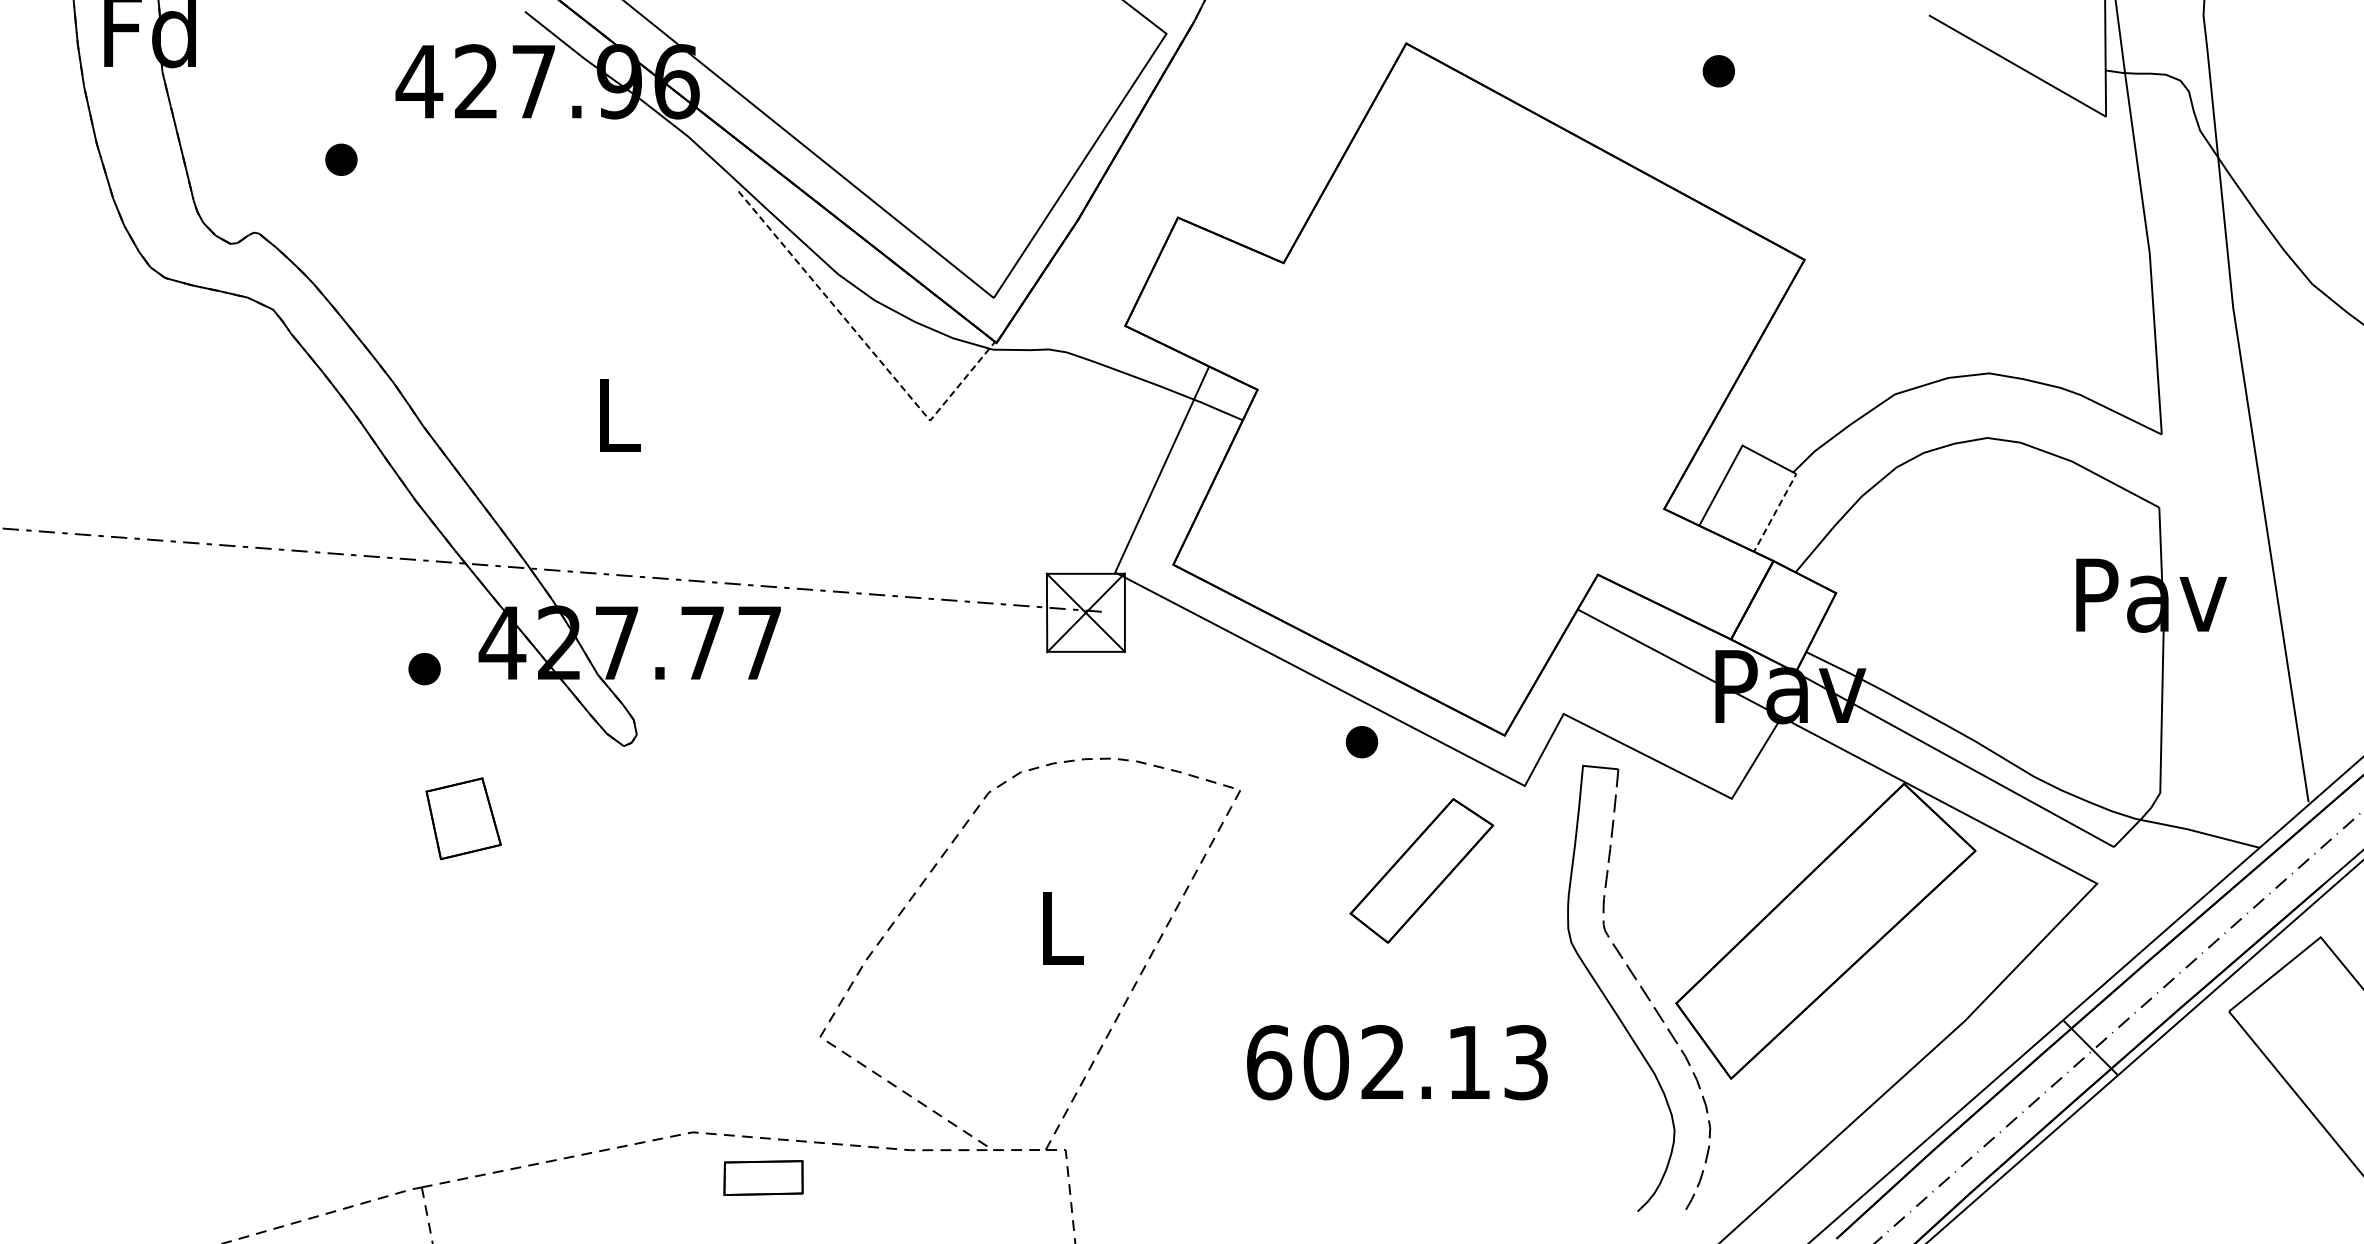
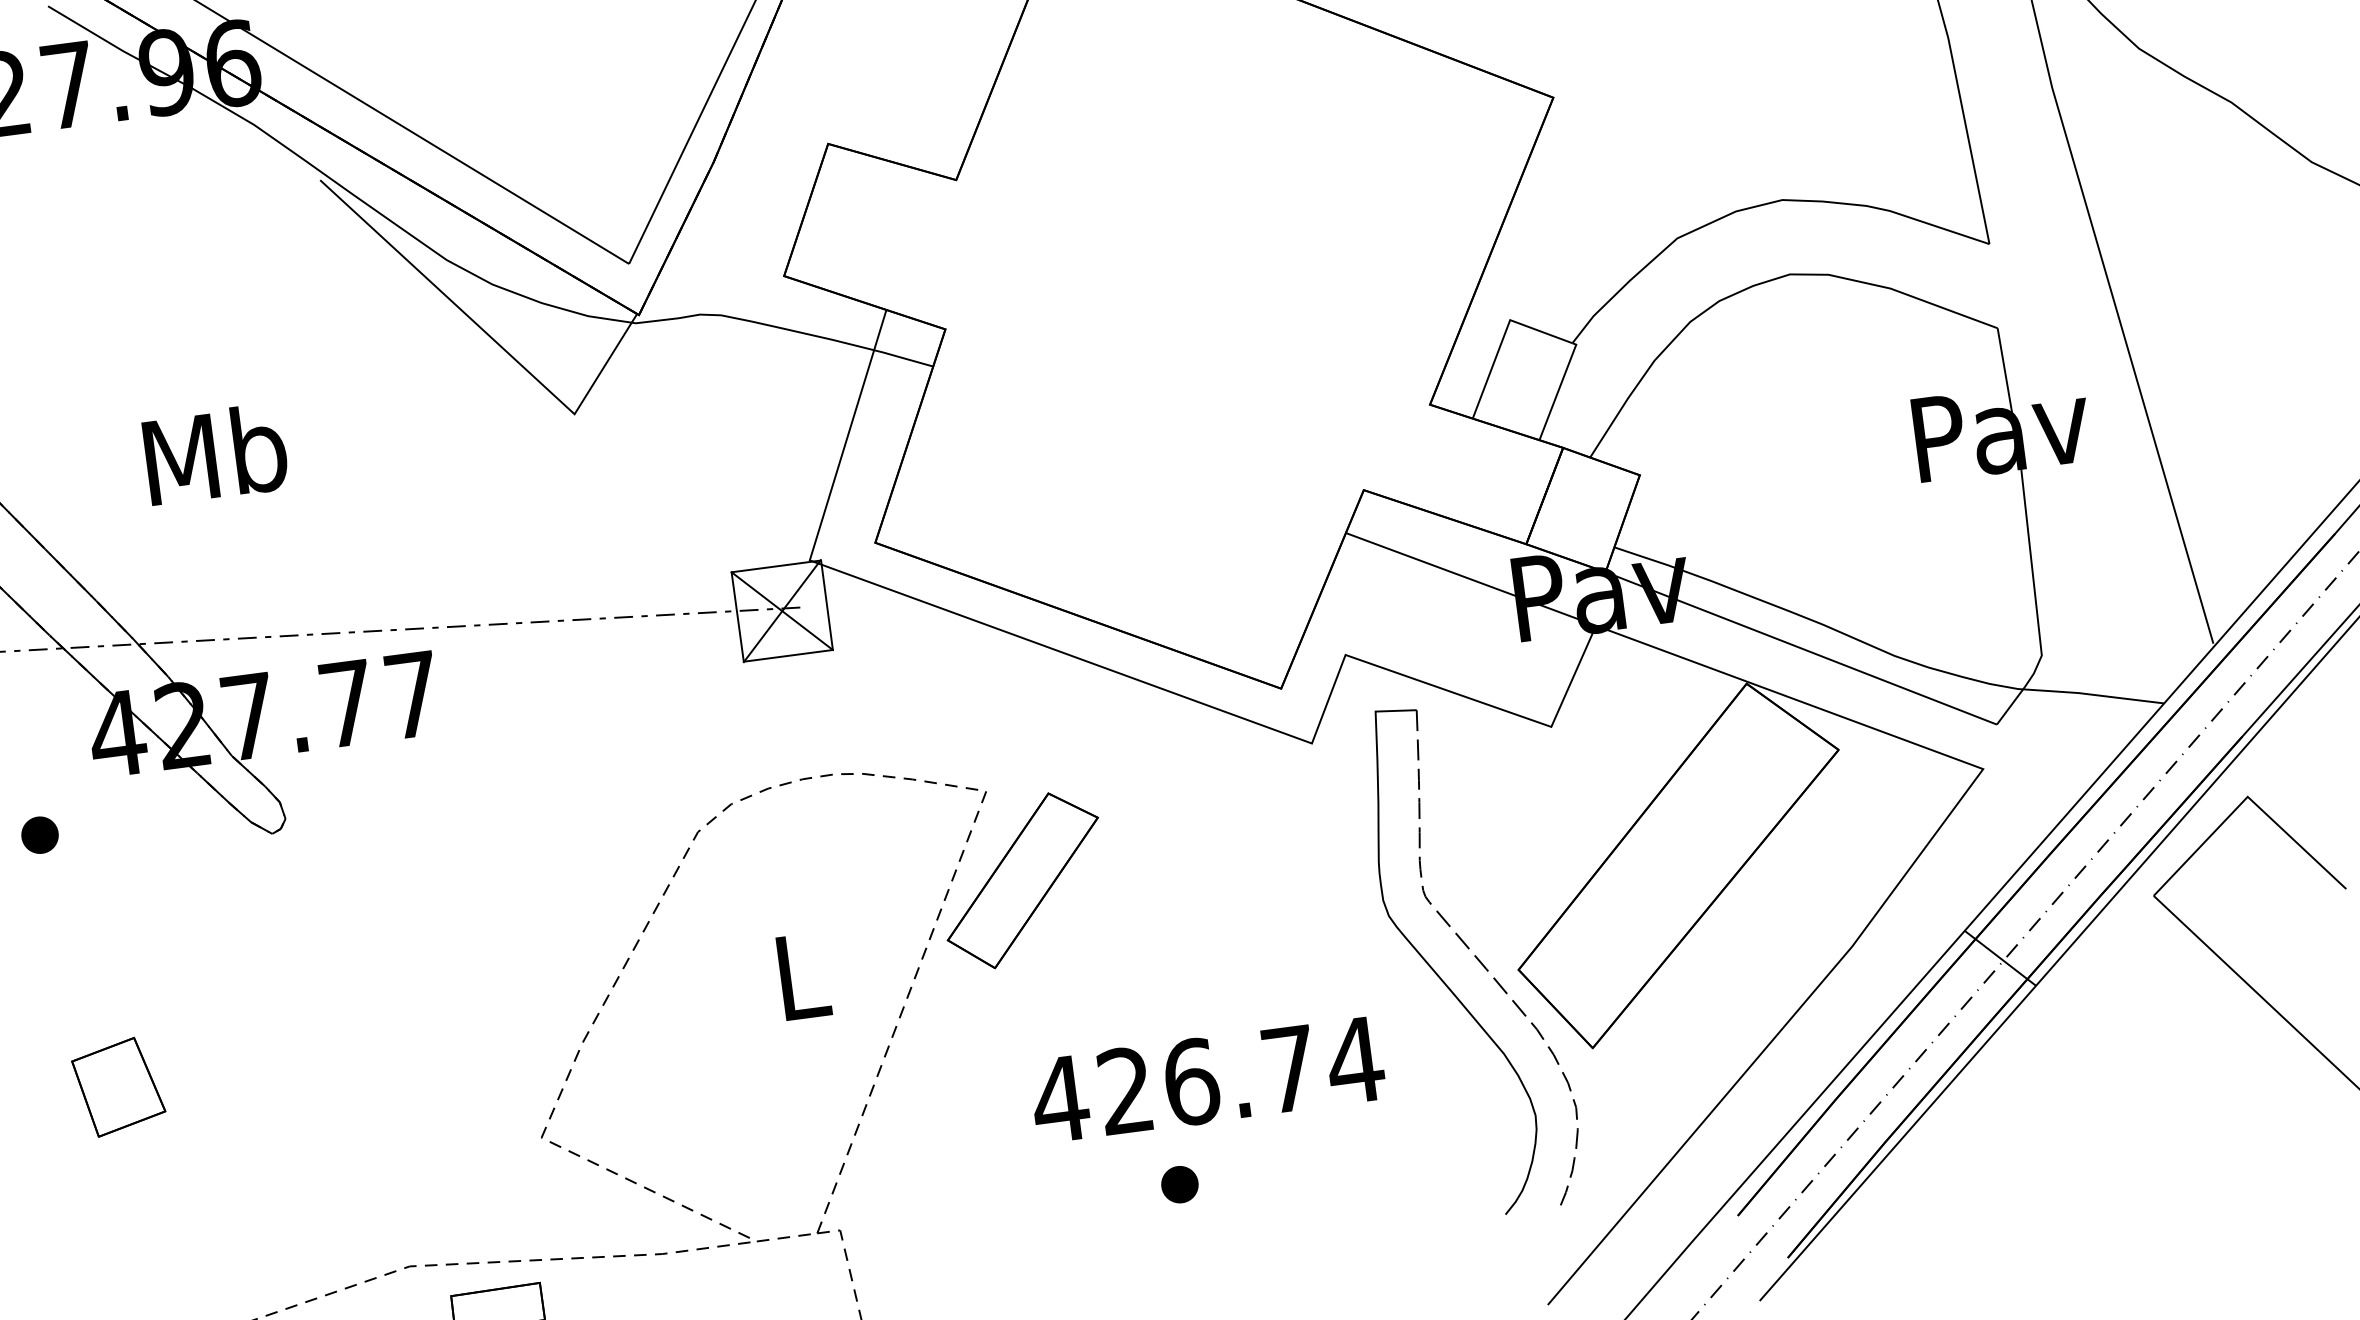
line: (868, 346) -> (492, 338), dashed -> solid
text: (617, 414) -> (214, 454), L -> Mb
line: (1776, 510) -> (1558, 389), dashed -> solid
part: (424, 669) -> (39, 835), moved
part: (1361, 742) -> (1179, 1185), moved
part: (463, 818) -> (118, 1086), moved
part: (1421, 870) -> (1022, 880), moved
text: (1397, 1062) -> (1207, 1079), 602.13 -> 426.74

